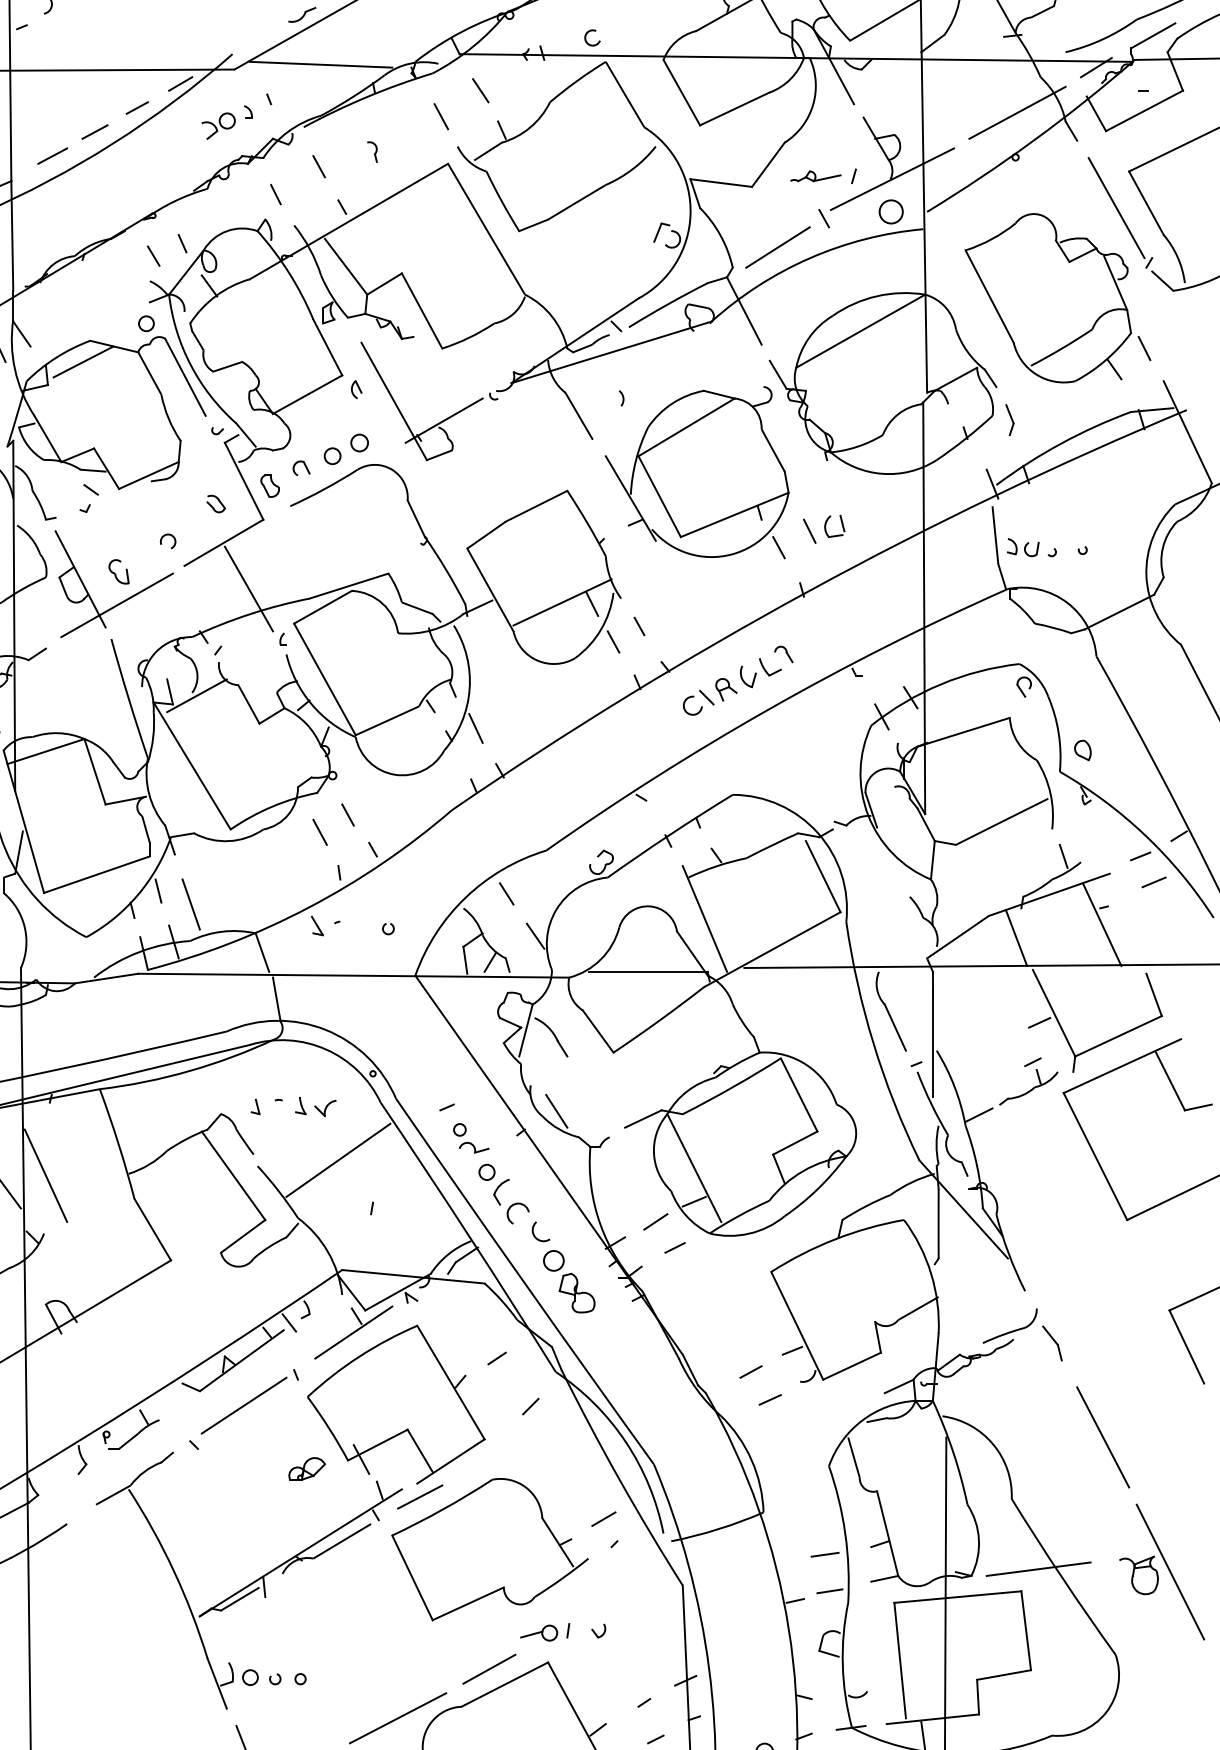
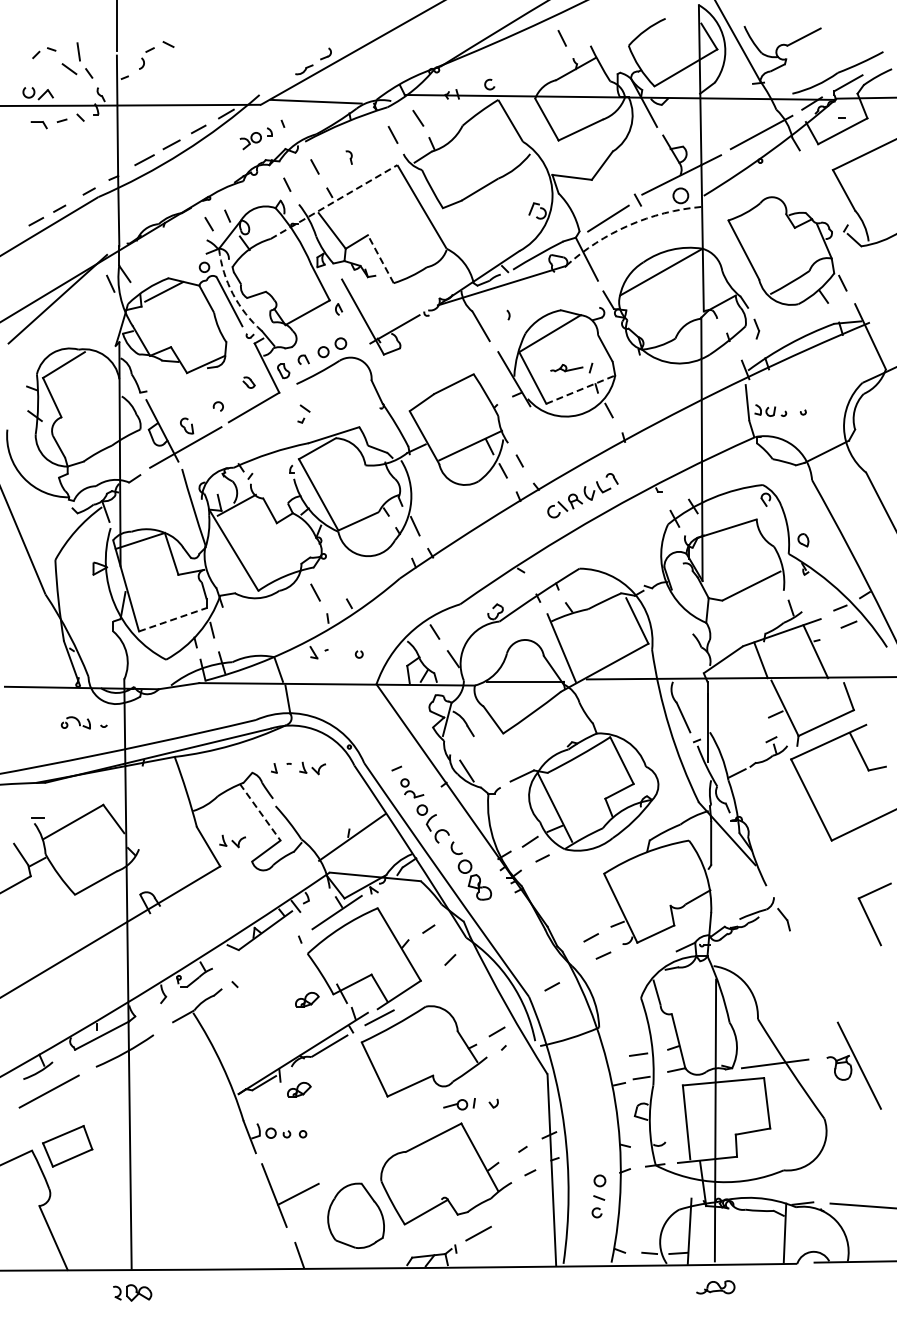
part: (823, 175) -> (571, 367), moved
line: (1115, 208) -> (824, 193), removed
line: (349, 220) -> (334, 201), solid -> dashed
arc: (809, 258) -> (628, 225), solid -> dashed
line: (421, 309) -> (380, 258), solid -> dashed
arc: (190, 364) -> (232, 293), solid -> dashed
part: (88, 497) -> (303, 413), moved
line: (735, 514) -> (581, 389), solid -> dashed
part: (823, 528) -> (637, 398), removed
line: (248, 588) -> (269, 436), removed
line: (348, 814) -> (333, 581), removed
line: (96, 874) -> (172, 619), solid -> dashed
line: (190, 904) -> (232, 638), removed
line: (338, 1160) -> (352, 837), moved
line: (44, 1174) -> (139, 811), removed
line: (233, 1176) -> (260, 812), solid -> dashed
part: (190, 1221) -> (232, 841), added
line: (243, 1405) -> (266, 959), removed
line: (1101, 1437) -> (815, 979), removed
line: (688, 1448) -> (551, 986), added
part: (294, 1609) -> (299, 1089), added
line: (488, 1668) -> (423, 1127), removed
line: (398, 1718) -> (365, 1159), removed

